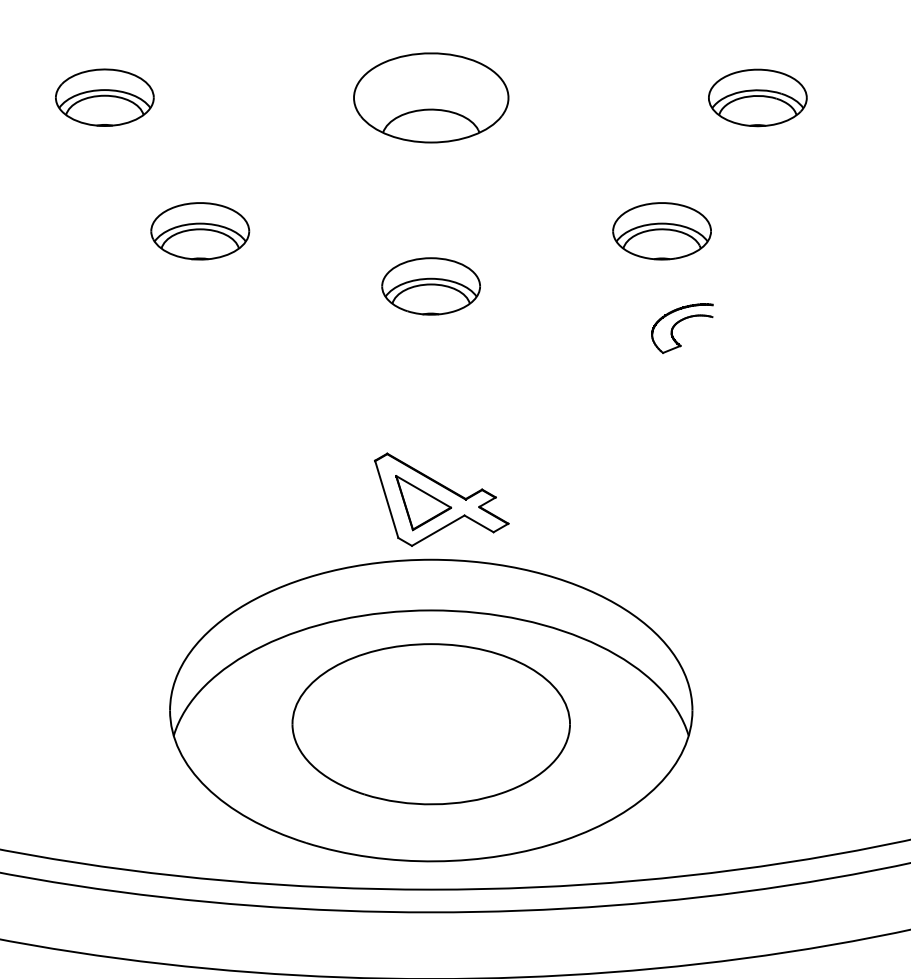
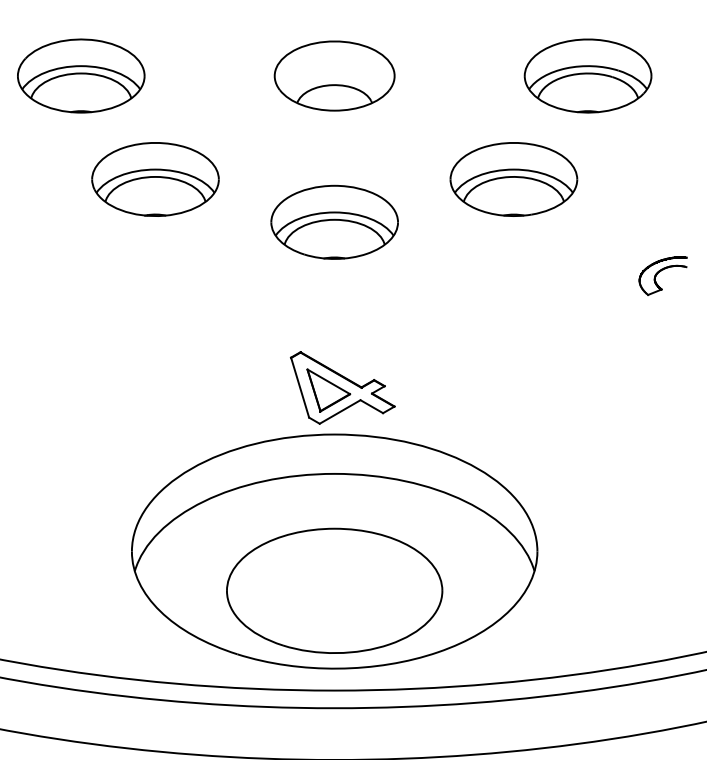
part: (104, 97) -> (81, 75), size x1.67
part: (757, 97) -> (587, 75), size x1.67
part: (199, 231) -> (154, 179), size x1.67
part: (661, 231) -> (513, 179), size x1.67
part: (430, 286) -> (334, 222), size x1.67
part: (678, 323) -> (660, 272), moved
part: (430, 724) -> (334, 591), moved

